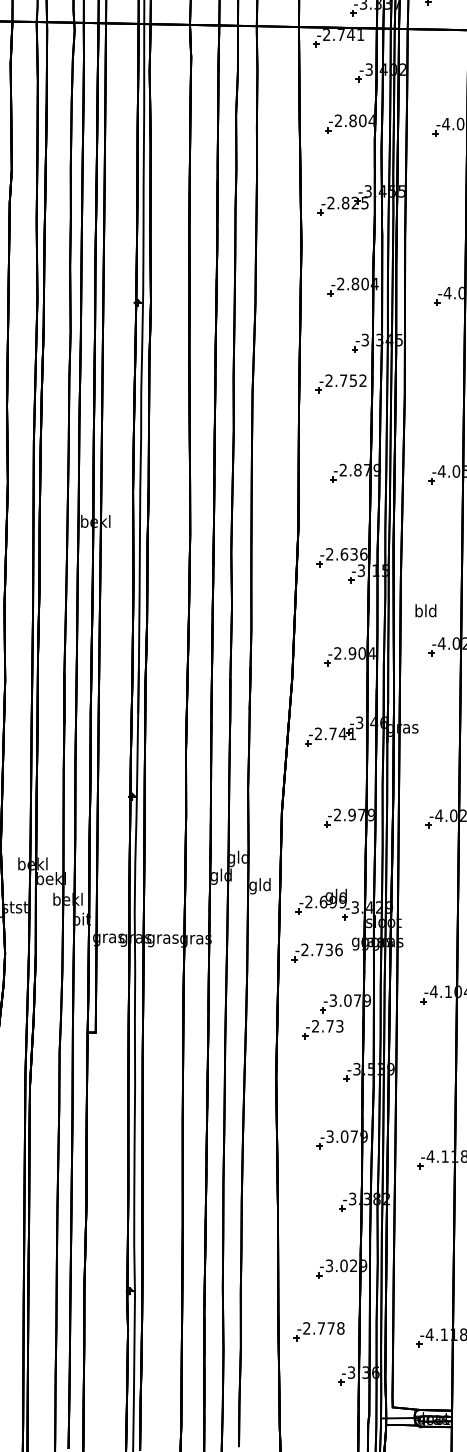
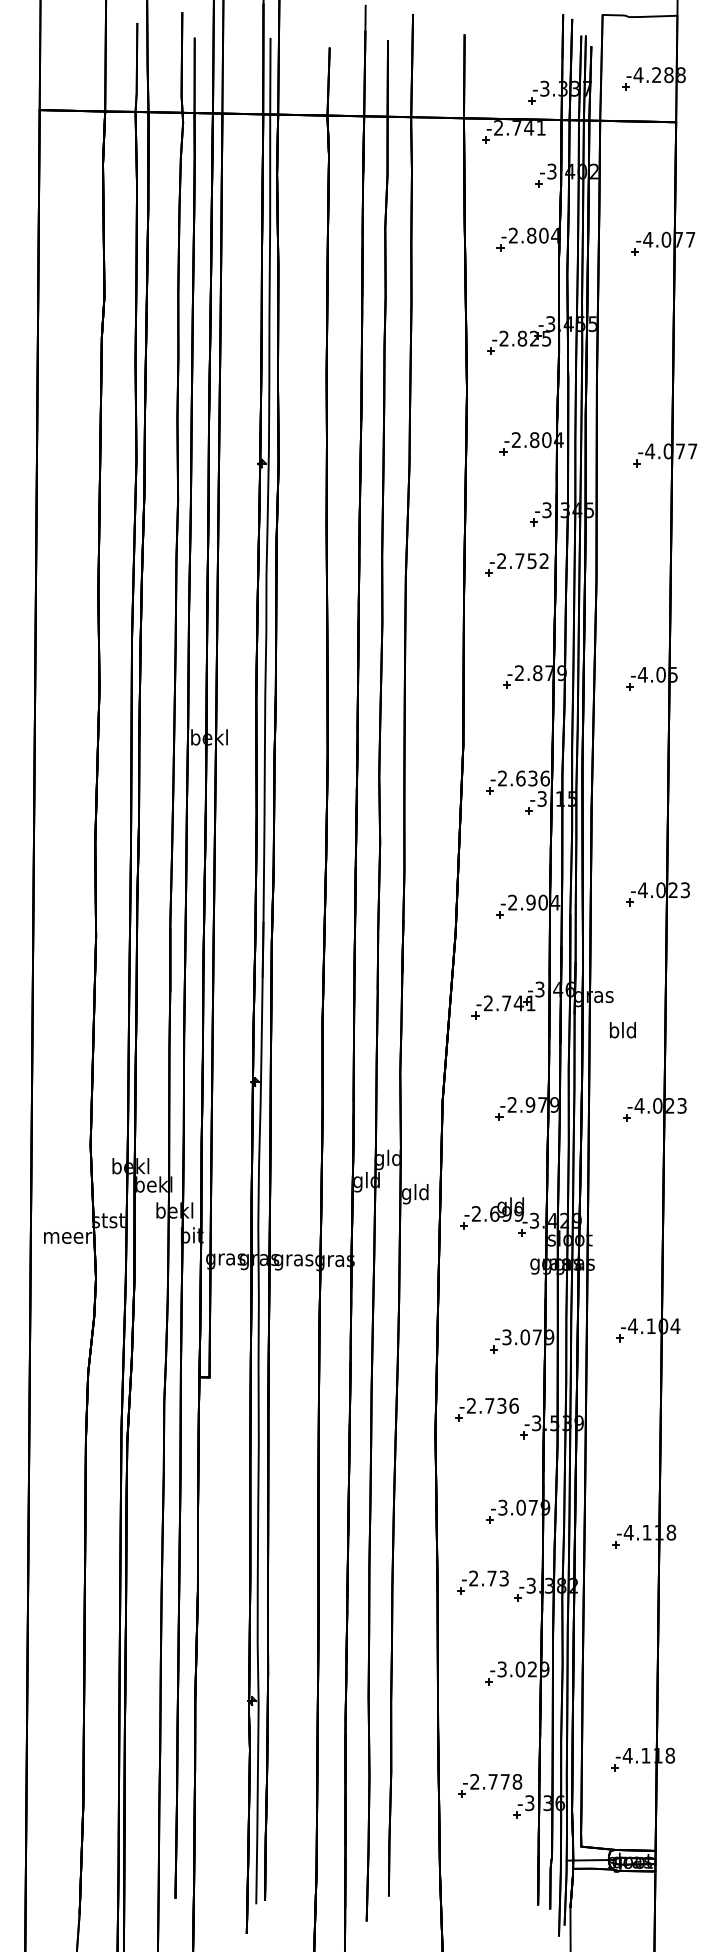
text: (425, 611) -> (622, 1030), moved
part: (316, 952) -> (486, 1409), moved
part: (322, 1029) -> (482, 1582), moved
part: (319, 1331) -> (490, 1785), moved

